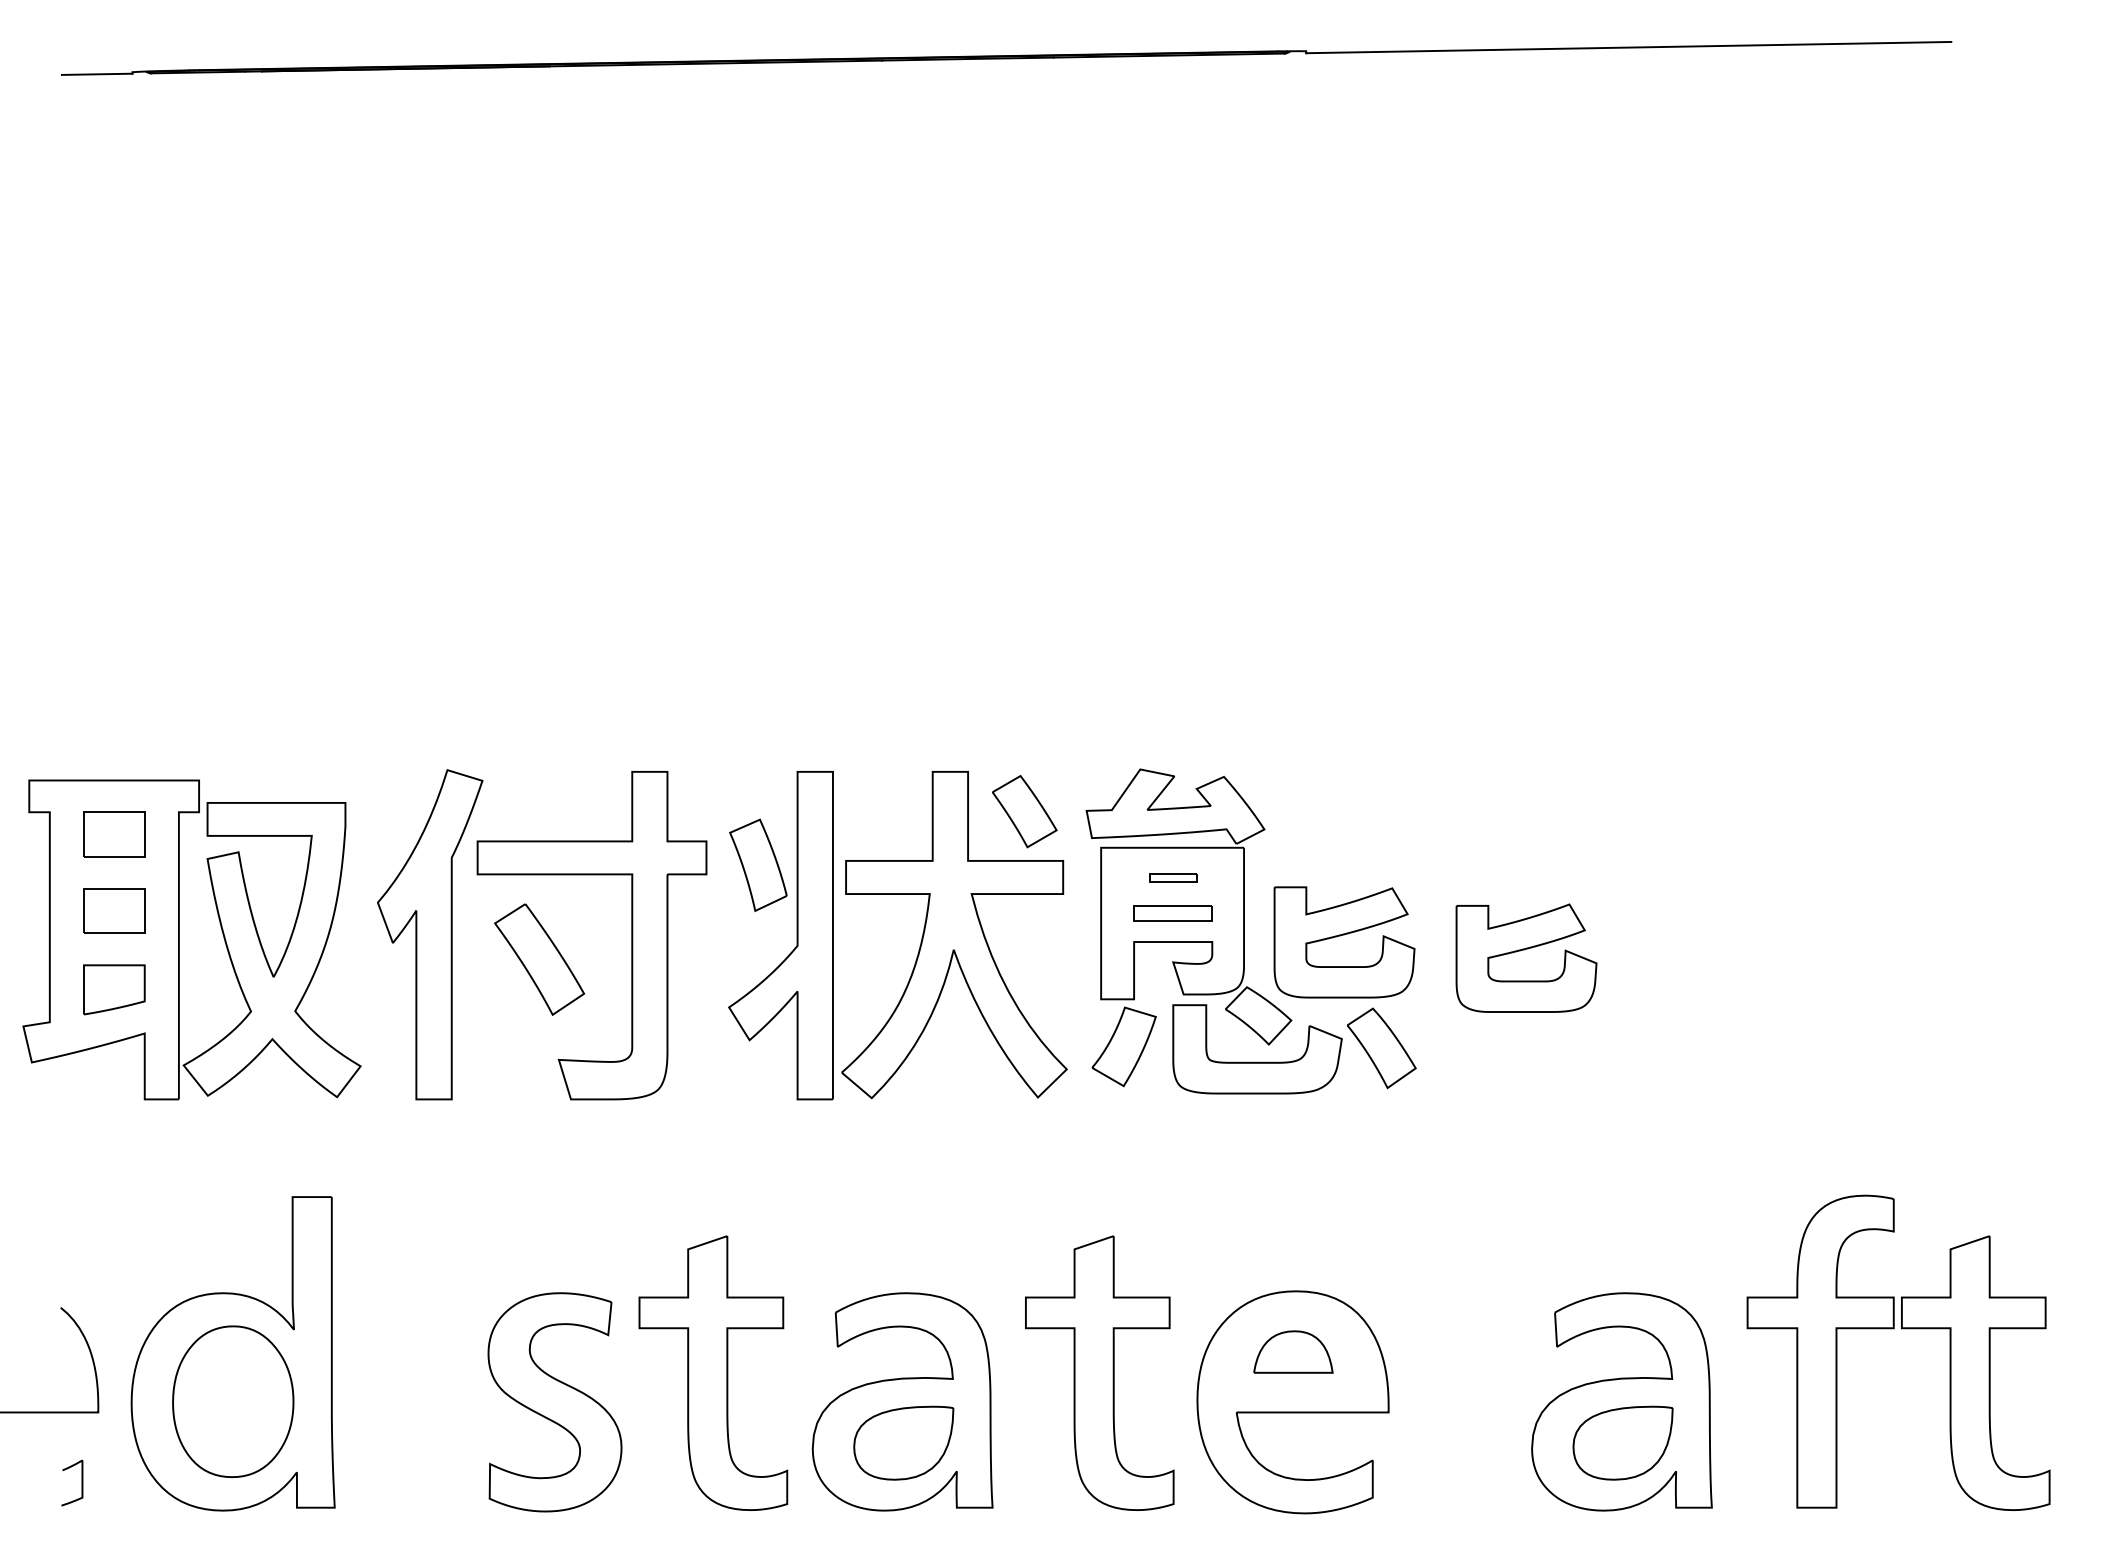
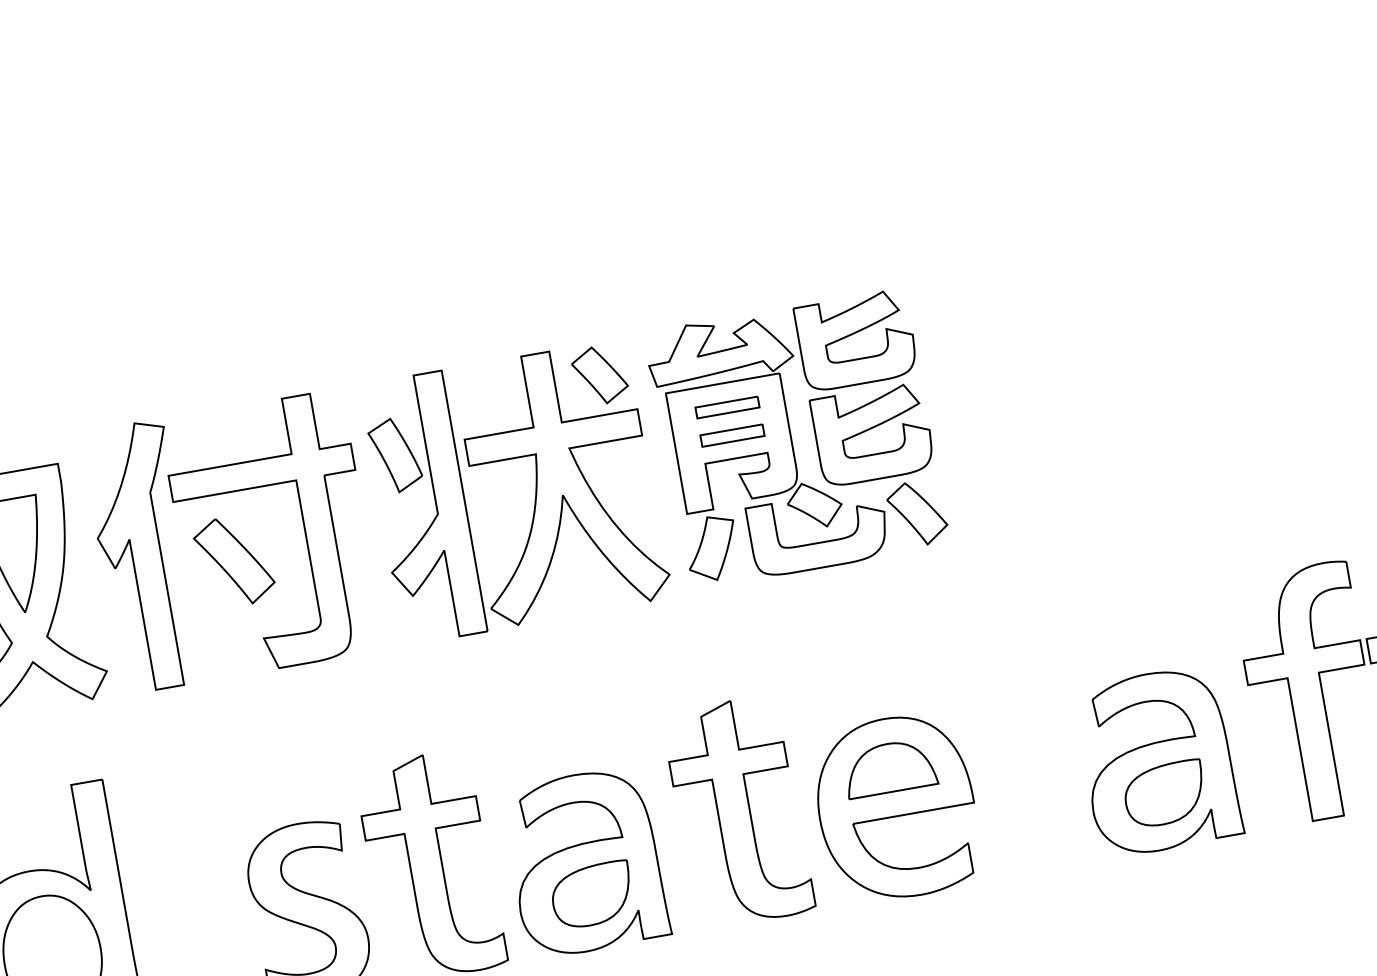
part: (1172, 877) -> (726, 407), size x1.67
part: (1524, 950) -> (853, 334), moved
part: (1293, 1351) -> (889, 767), size x1.43

